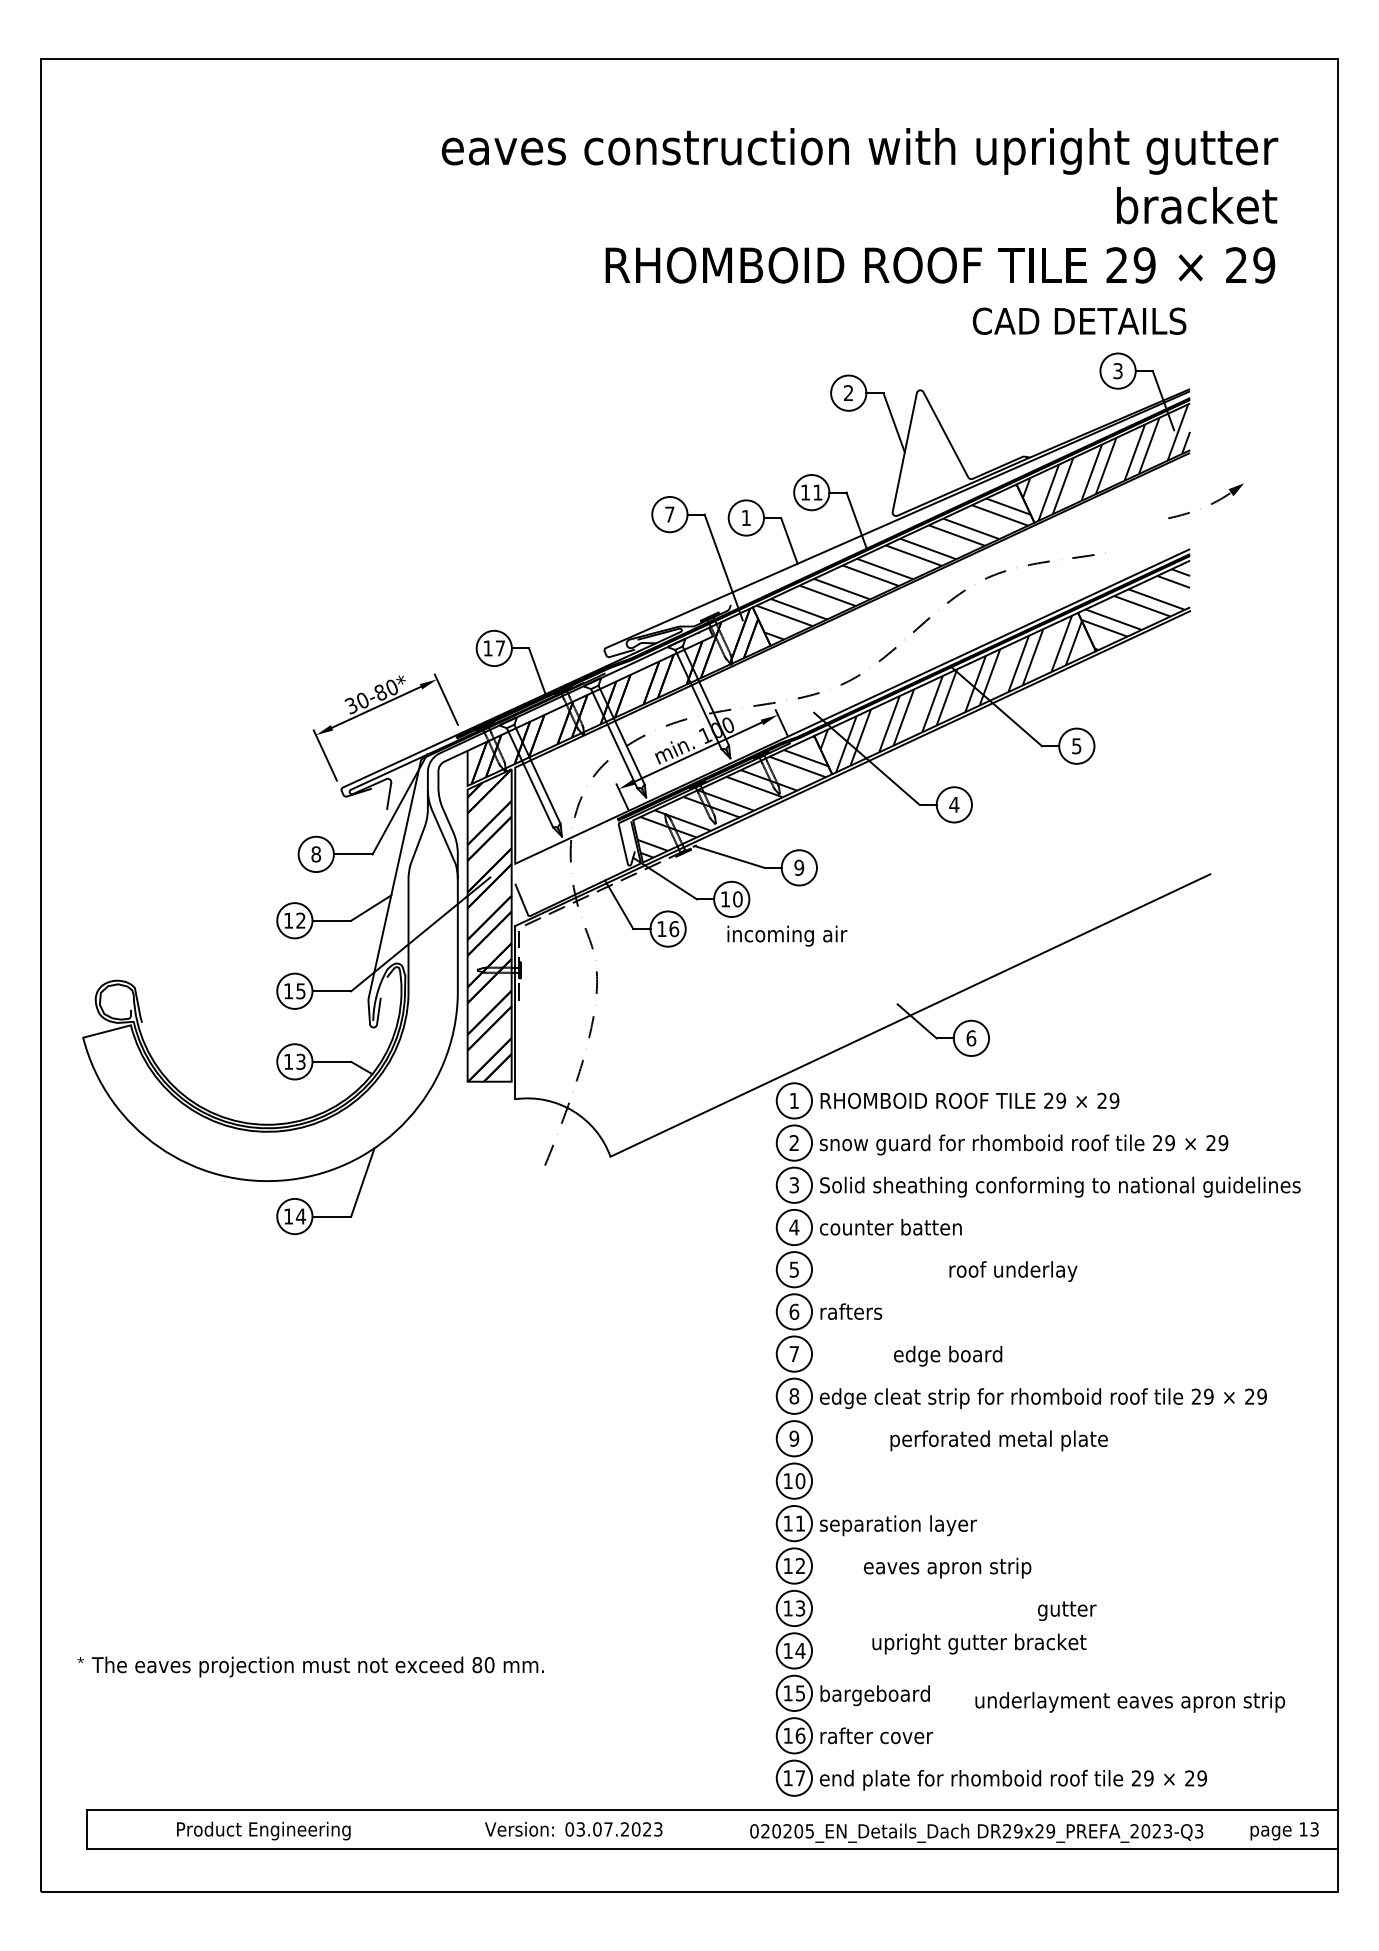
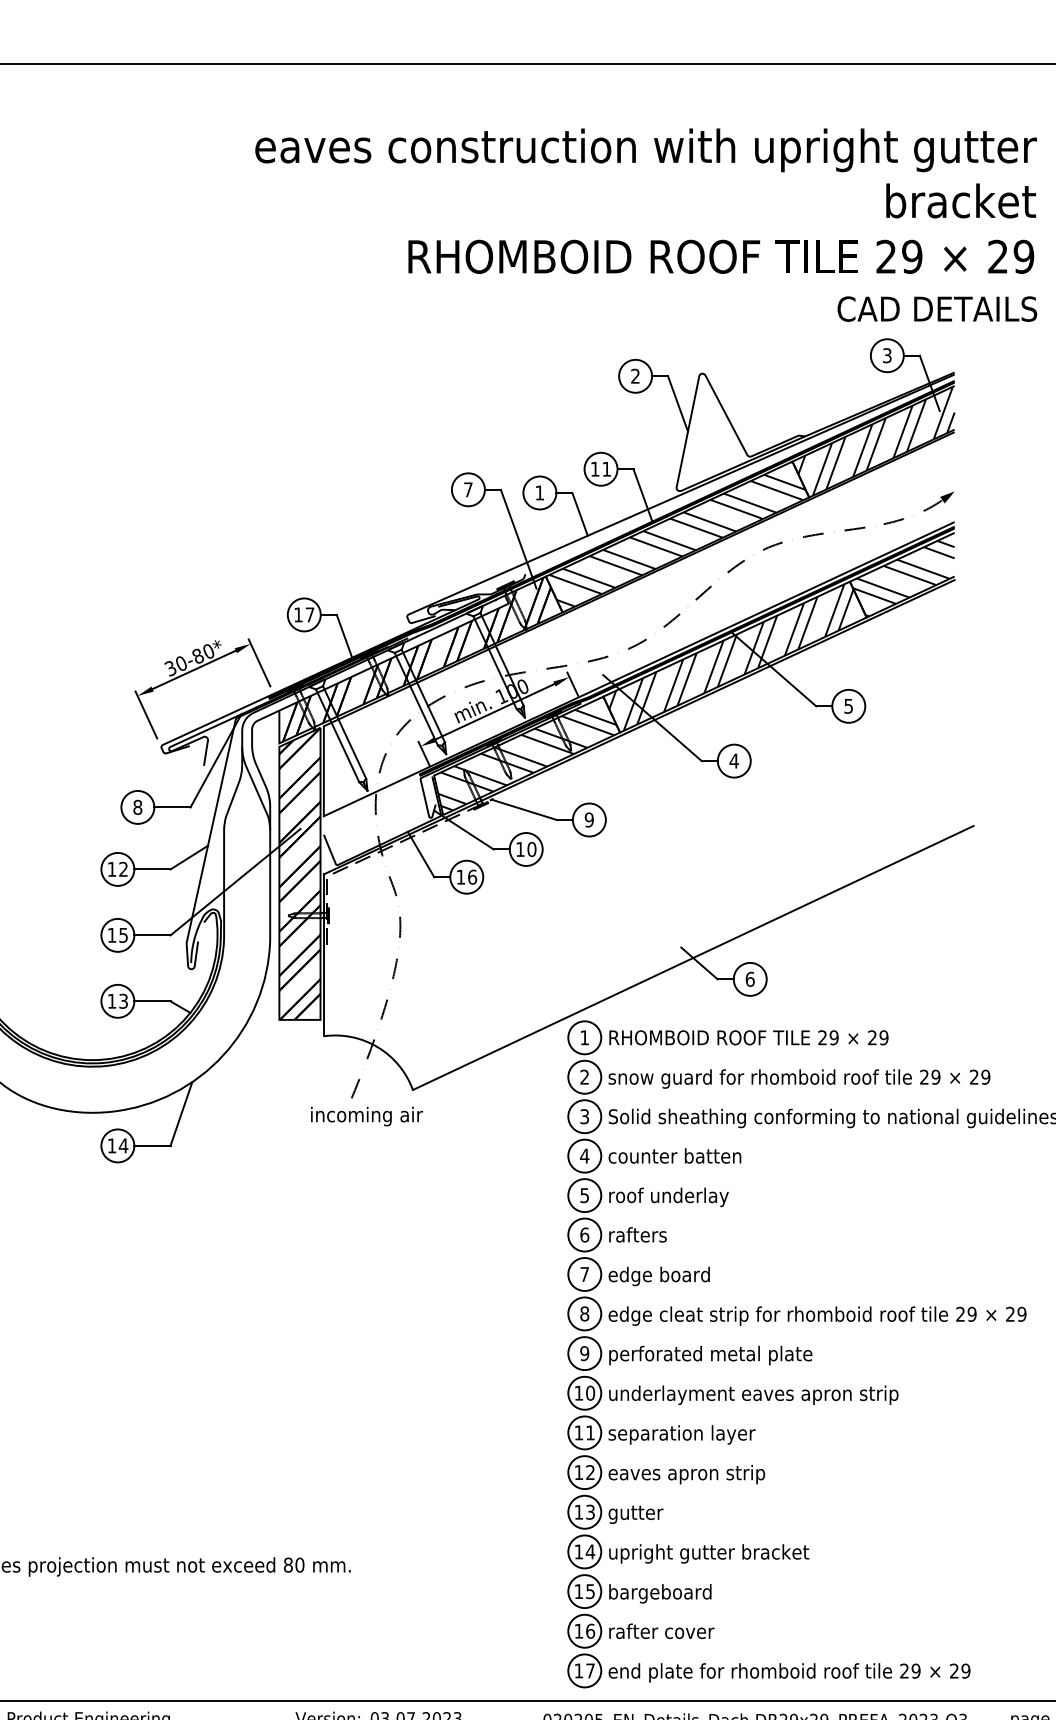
text: (1079, 320) -> (937, 308), moved
part: (1205, 501) -> (918, 508), moved
text: (787, 935) -> (367, 1115), moved
text: (1013, 1271) -> (669, 1197), moved
text: (948, 1355) -> (659, 1275), moved
text: (998, 1440) -> (710, 1355), moved
text: (947, 1567) -> (686, 1473), moved
text: (1067, 1610) -> (636, 1514), moved
text: (979, 1643) -> (709, 1553), moved
text: (1129, 1701) -> (753, 1394), moved

